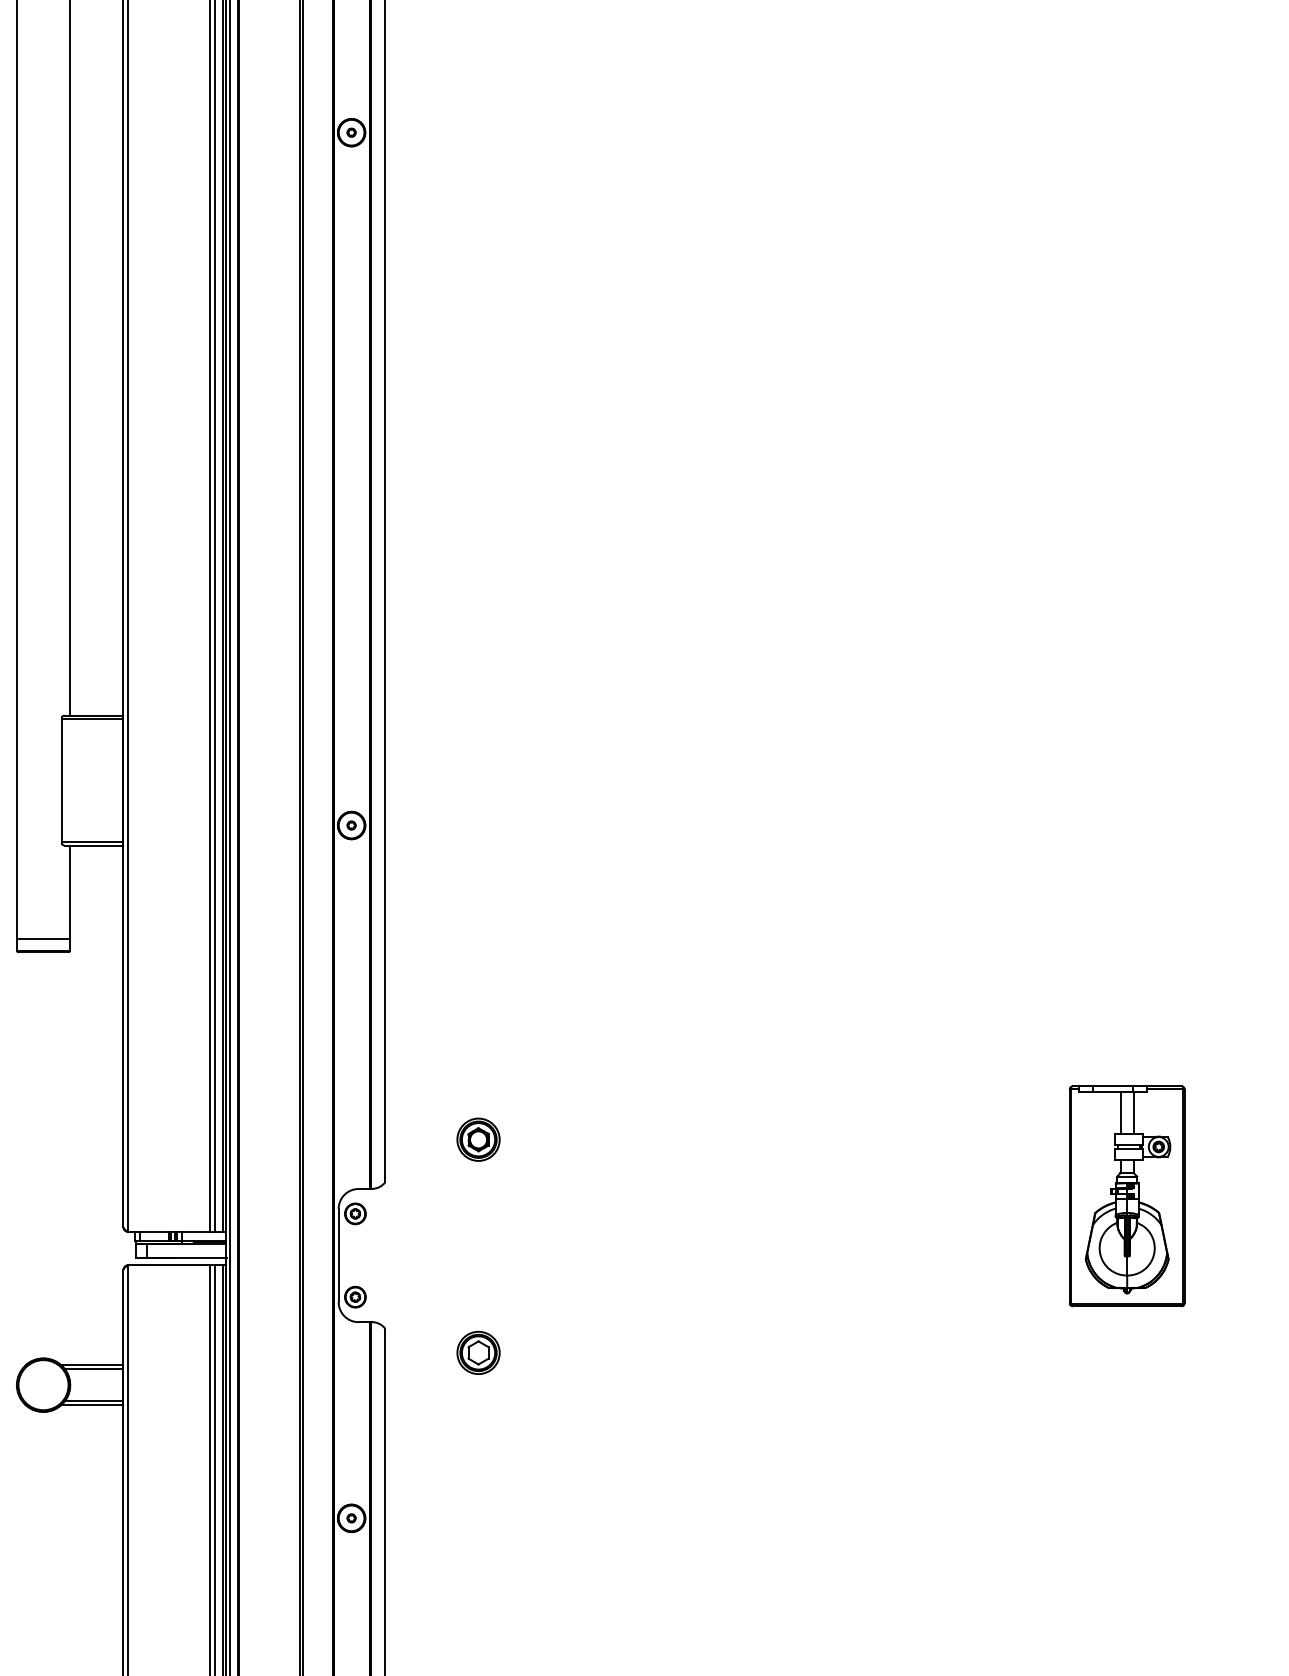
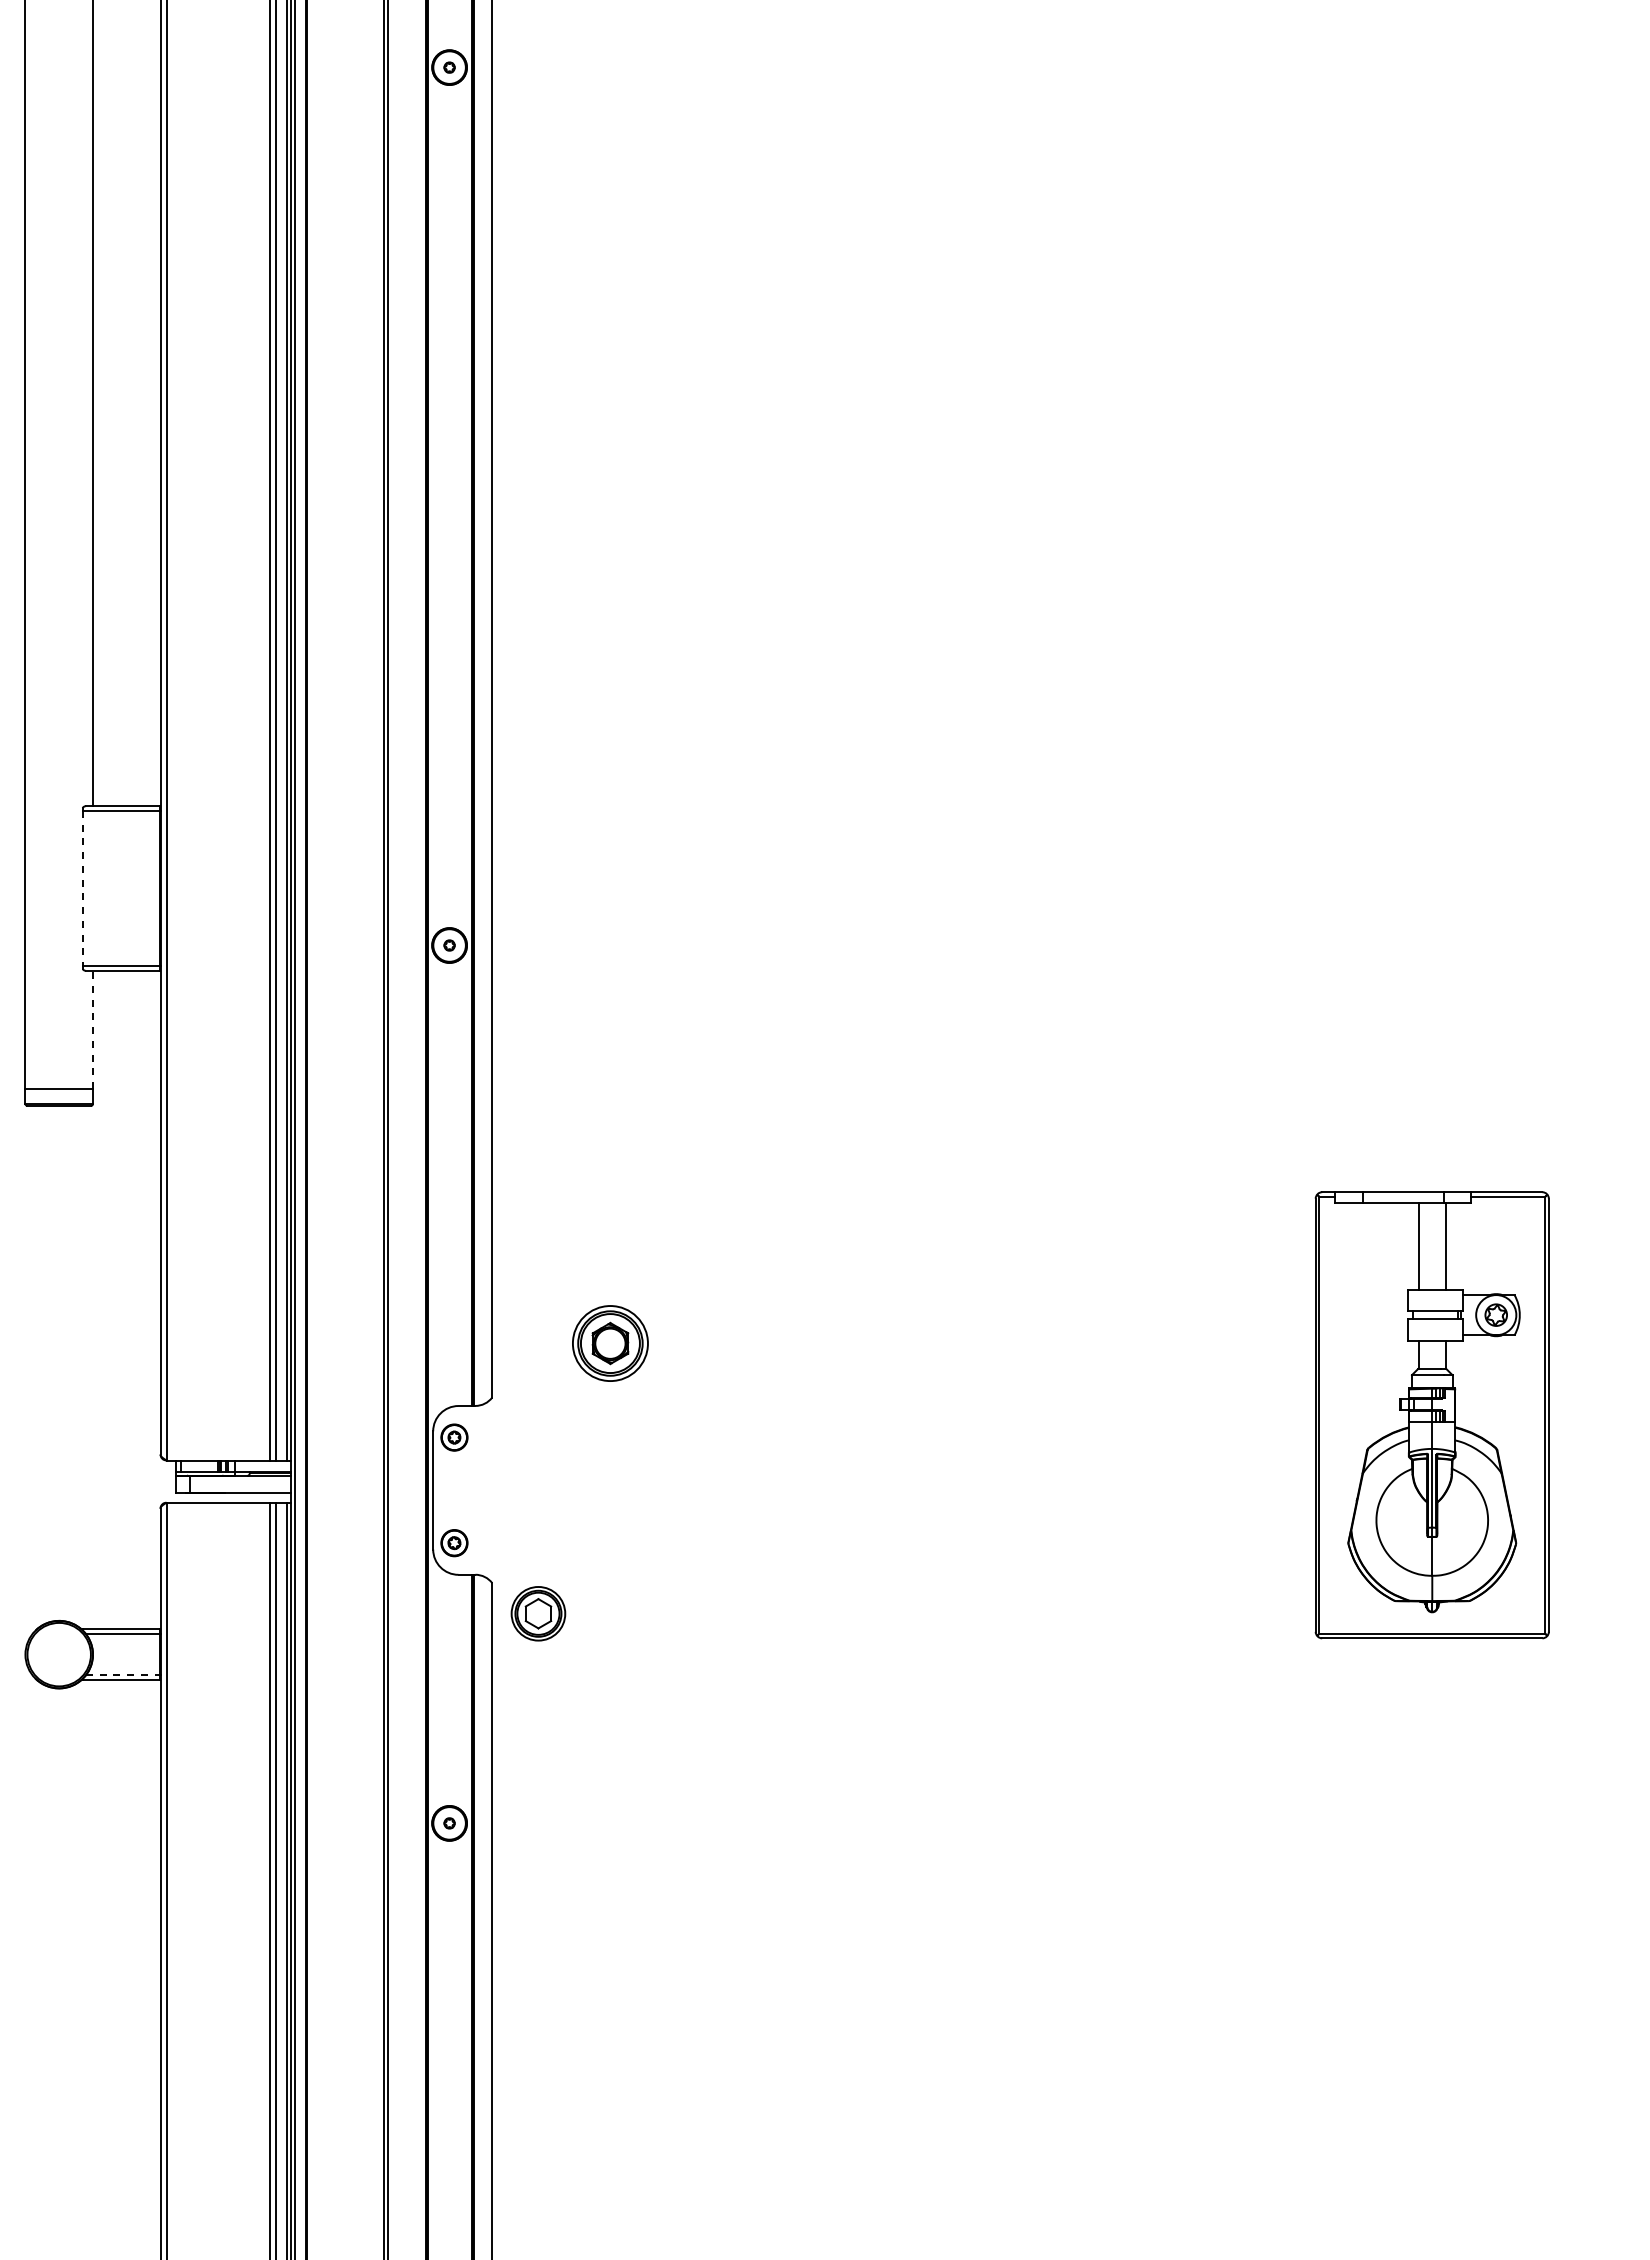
line: (61, 780) -> (82, 888), solid -> dashed
line: (69, 891) -> (92, 1029), solid -> dashed
part: (478, 1139) -> (610, 1343), size x1.4
part: (1127, 1196) -> (1432, 1415), size x1.6
part: (478, 1352) -> (538, 1613), moved
line: (94, 1401) -> (123, 1675), solid -> dashed

